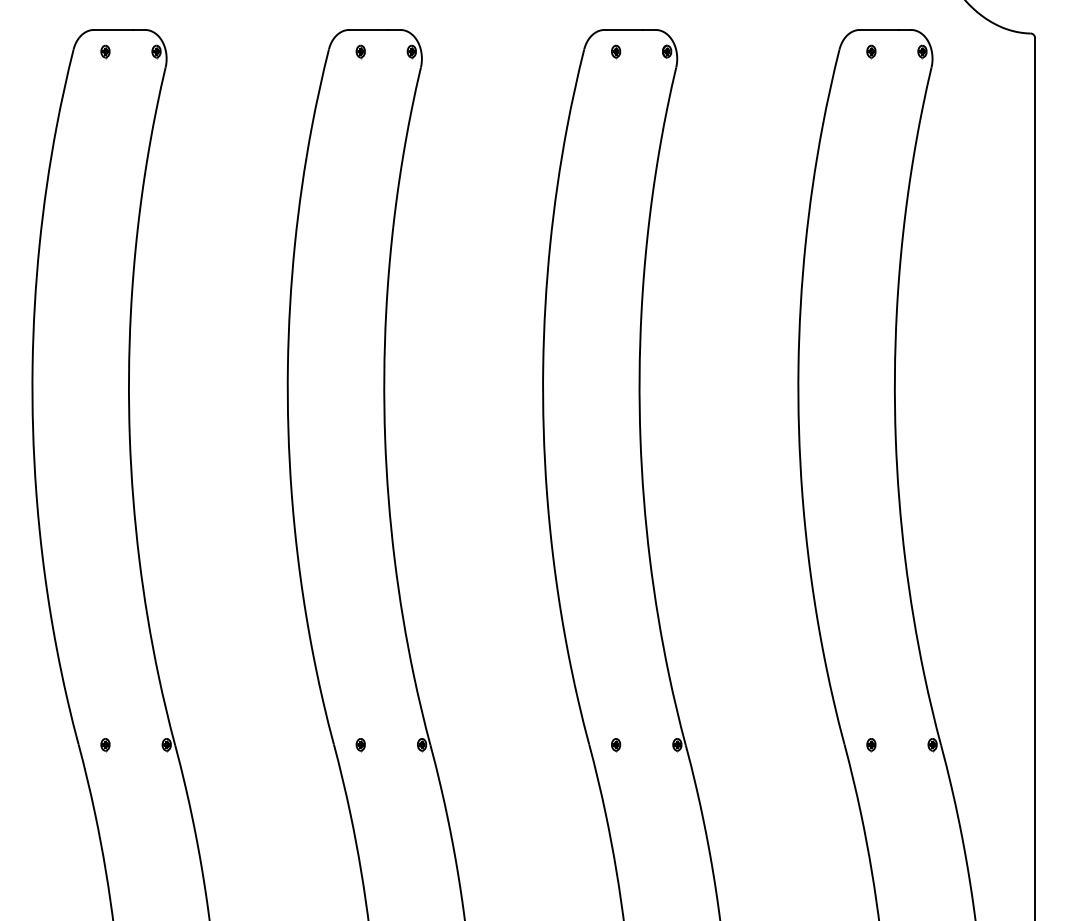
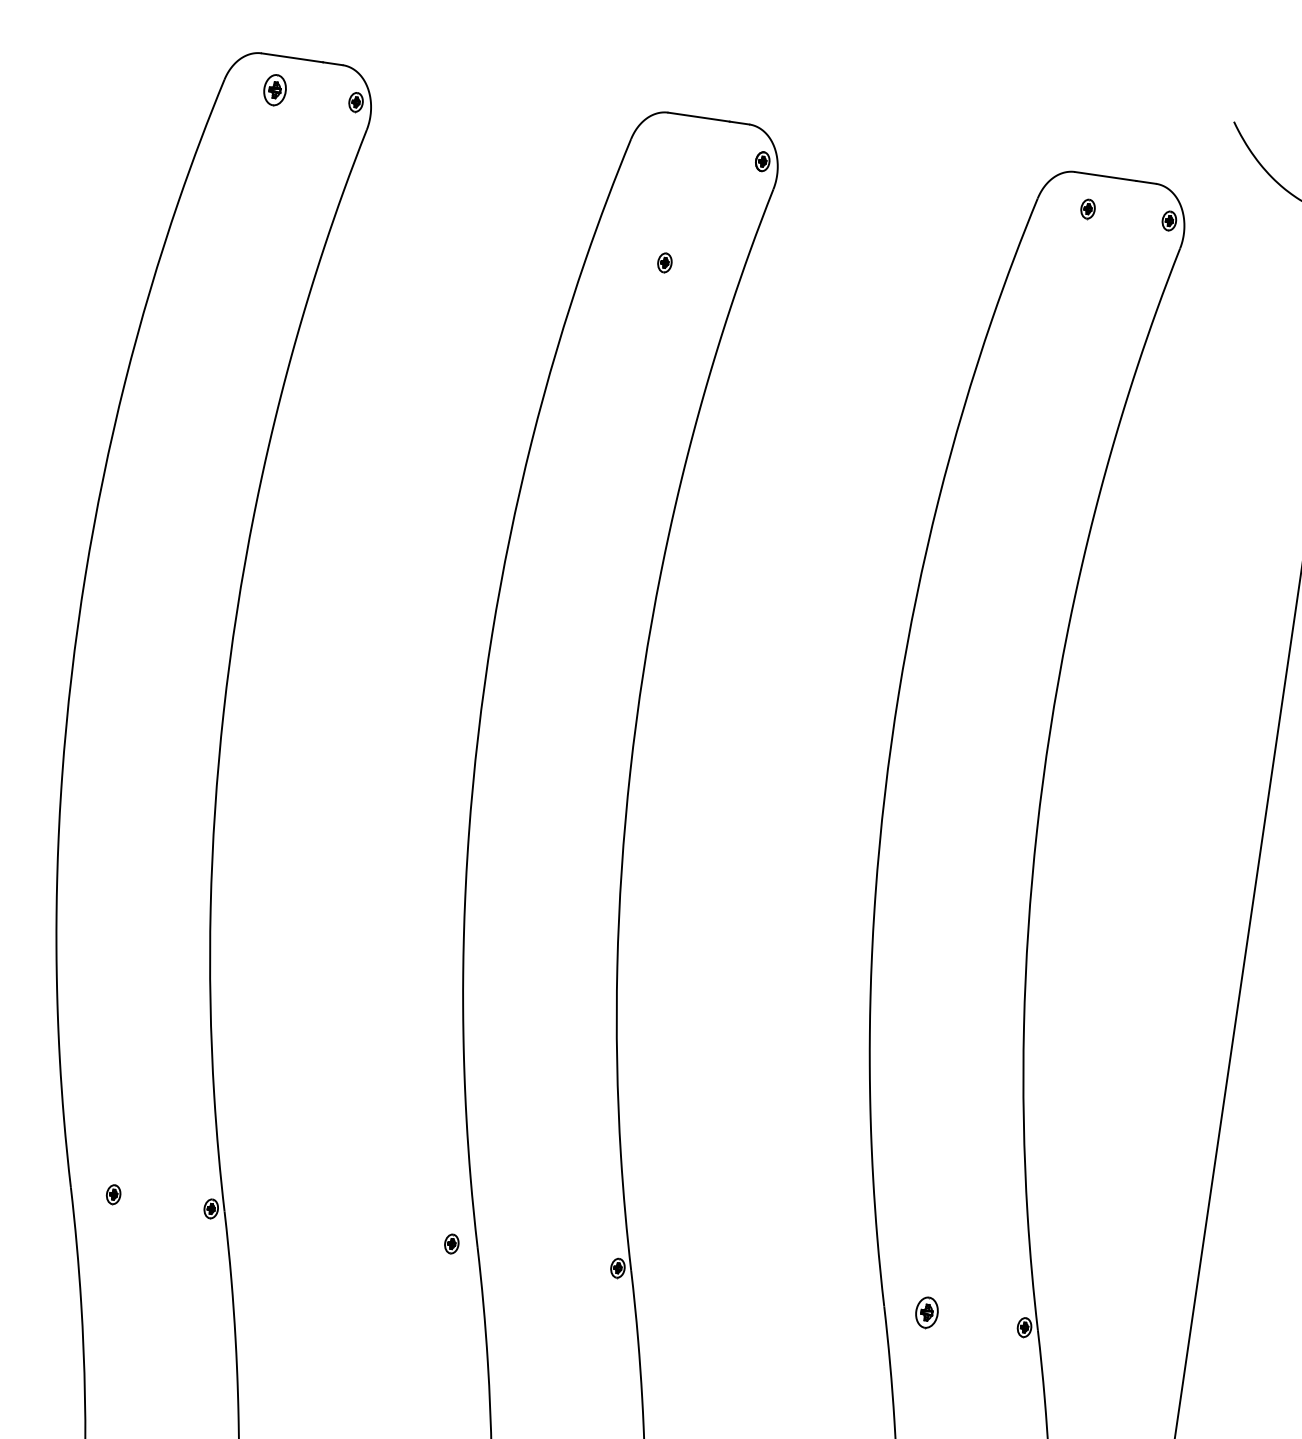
part: (360, 51) -> (274, 90), size x1.6
part: (616, 51) -> (665, 262), moved
part: (616, 745) -> (452, 1245), moved
part: (871, 745) -> (926, 1314), size x1.6

